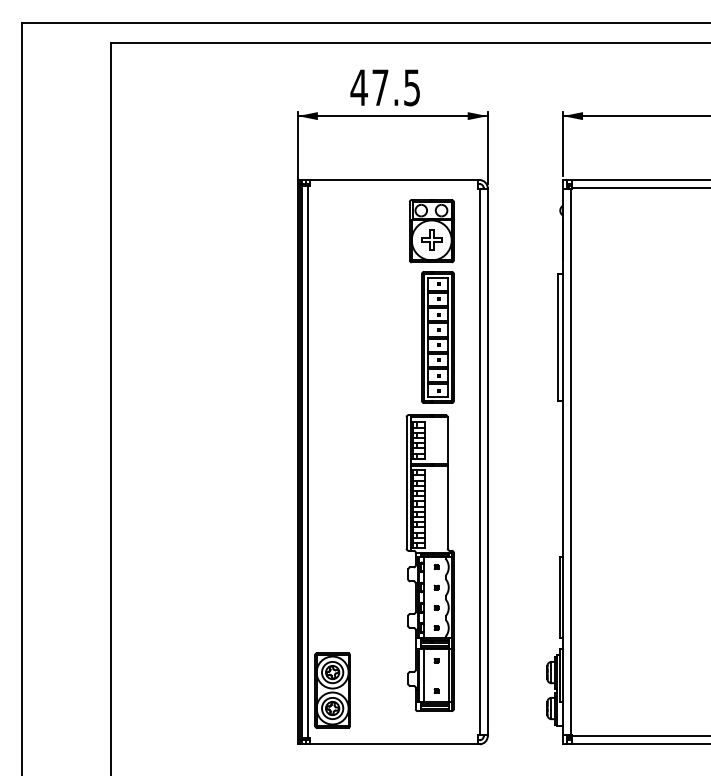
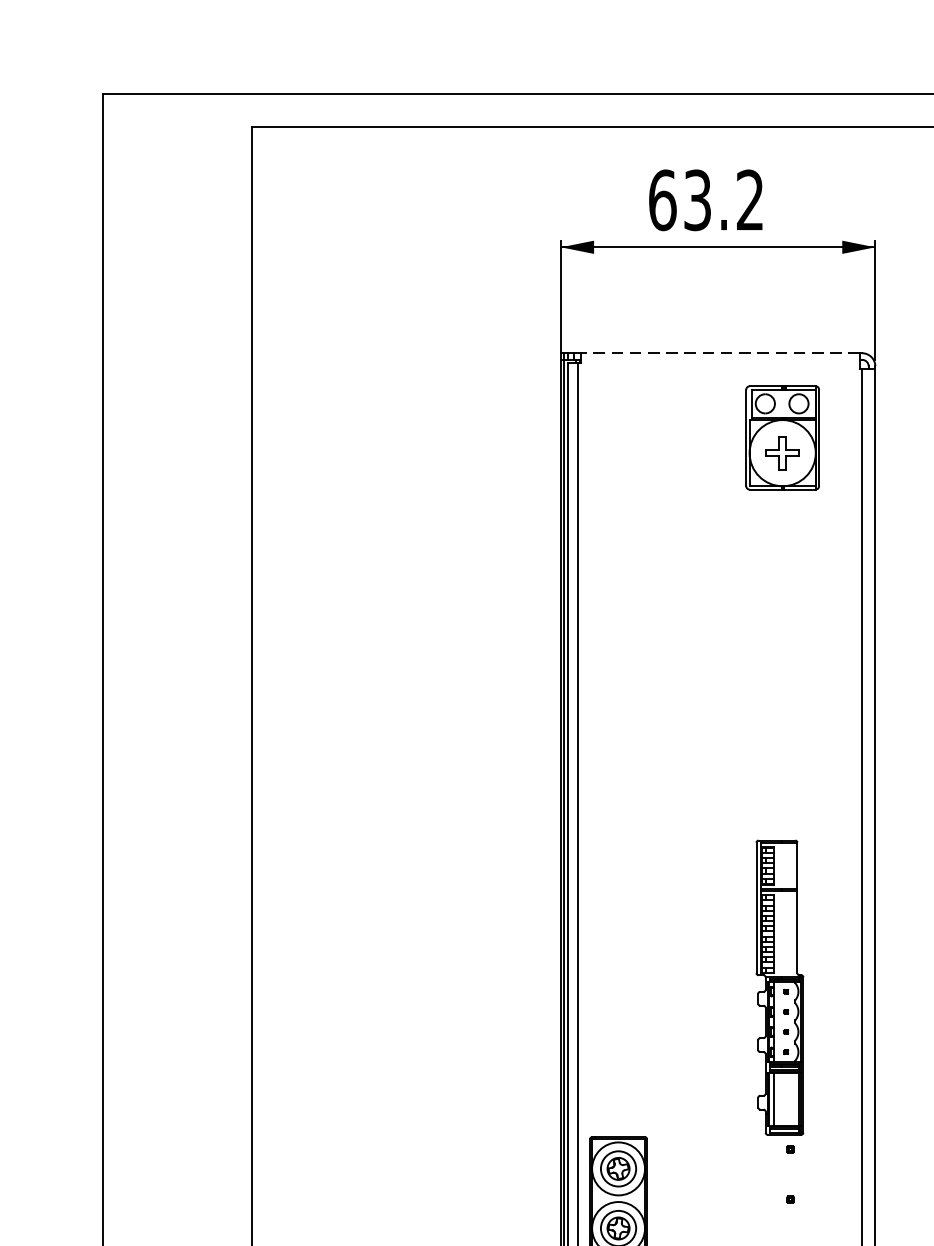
text: (384, 87) -> (704, 199), 47.5 -> 63.2
line: (393, 180) -> (719, 353), solid -> dashed
part: (437, 337) -> (792, 613), removed
part: (429, 562) -> (778, 986), size x0.6

